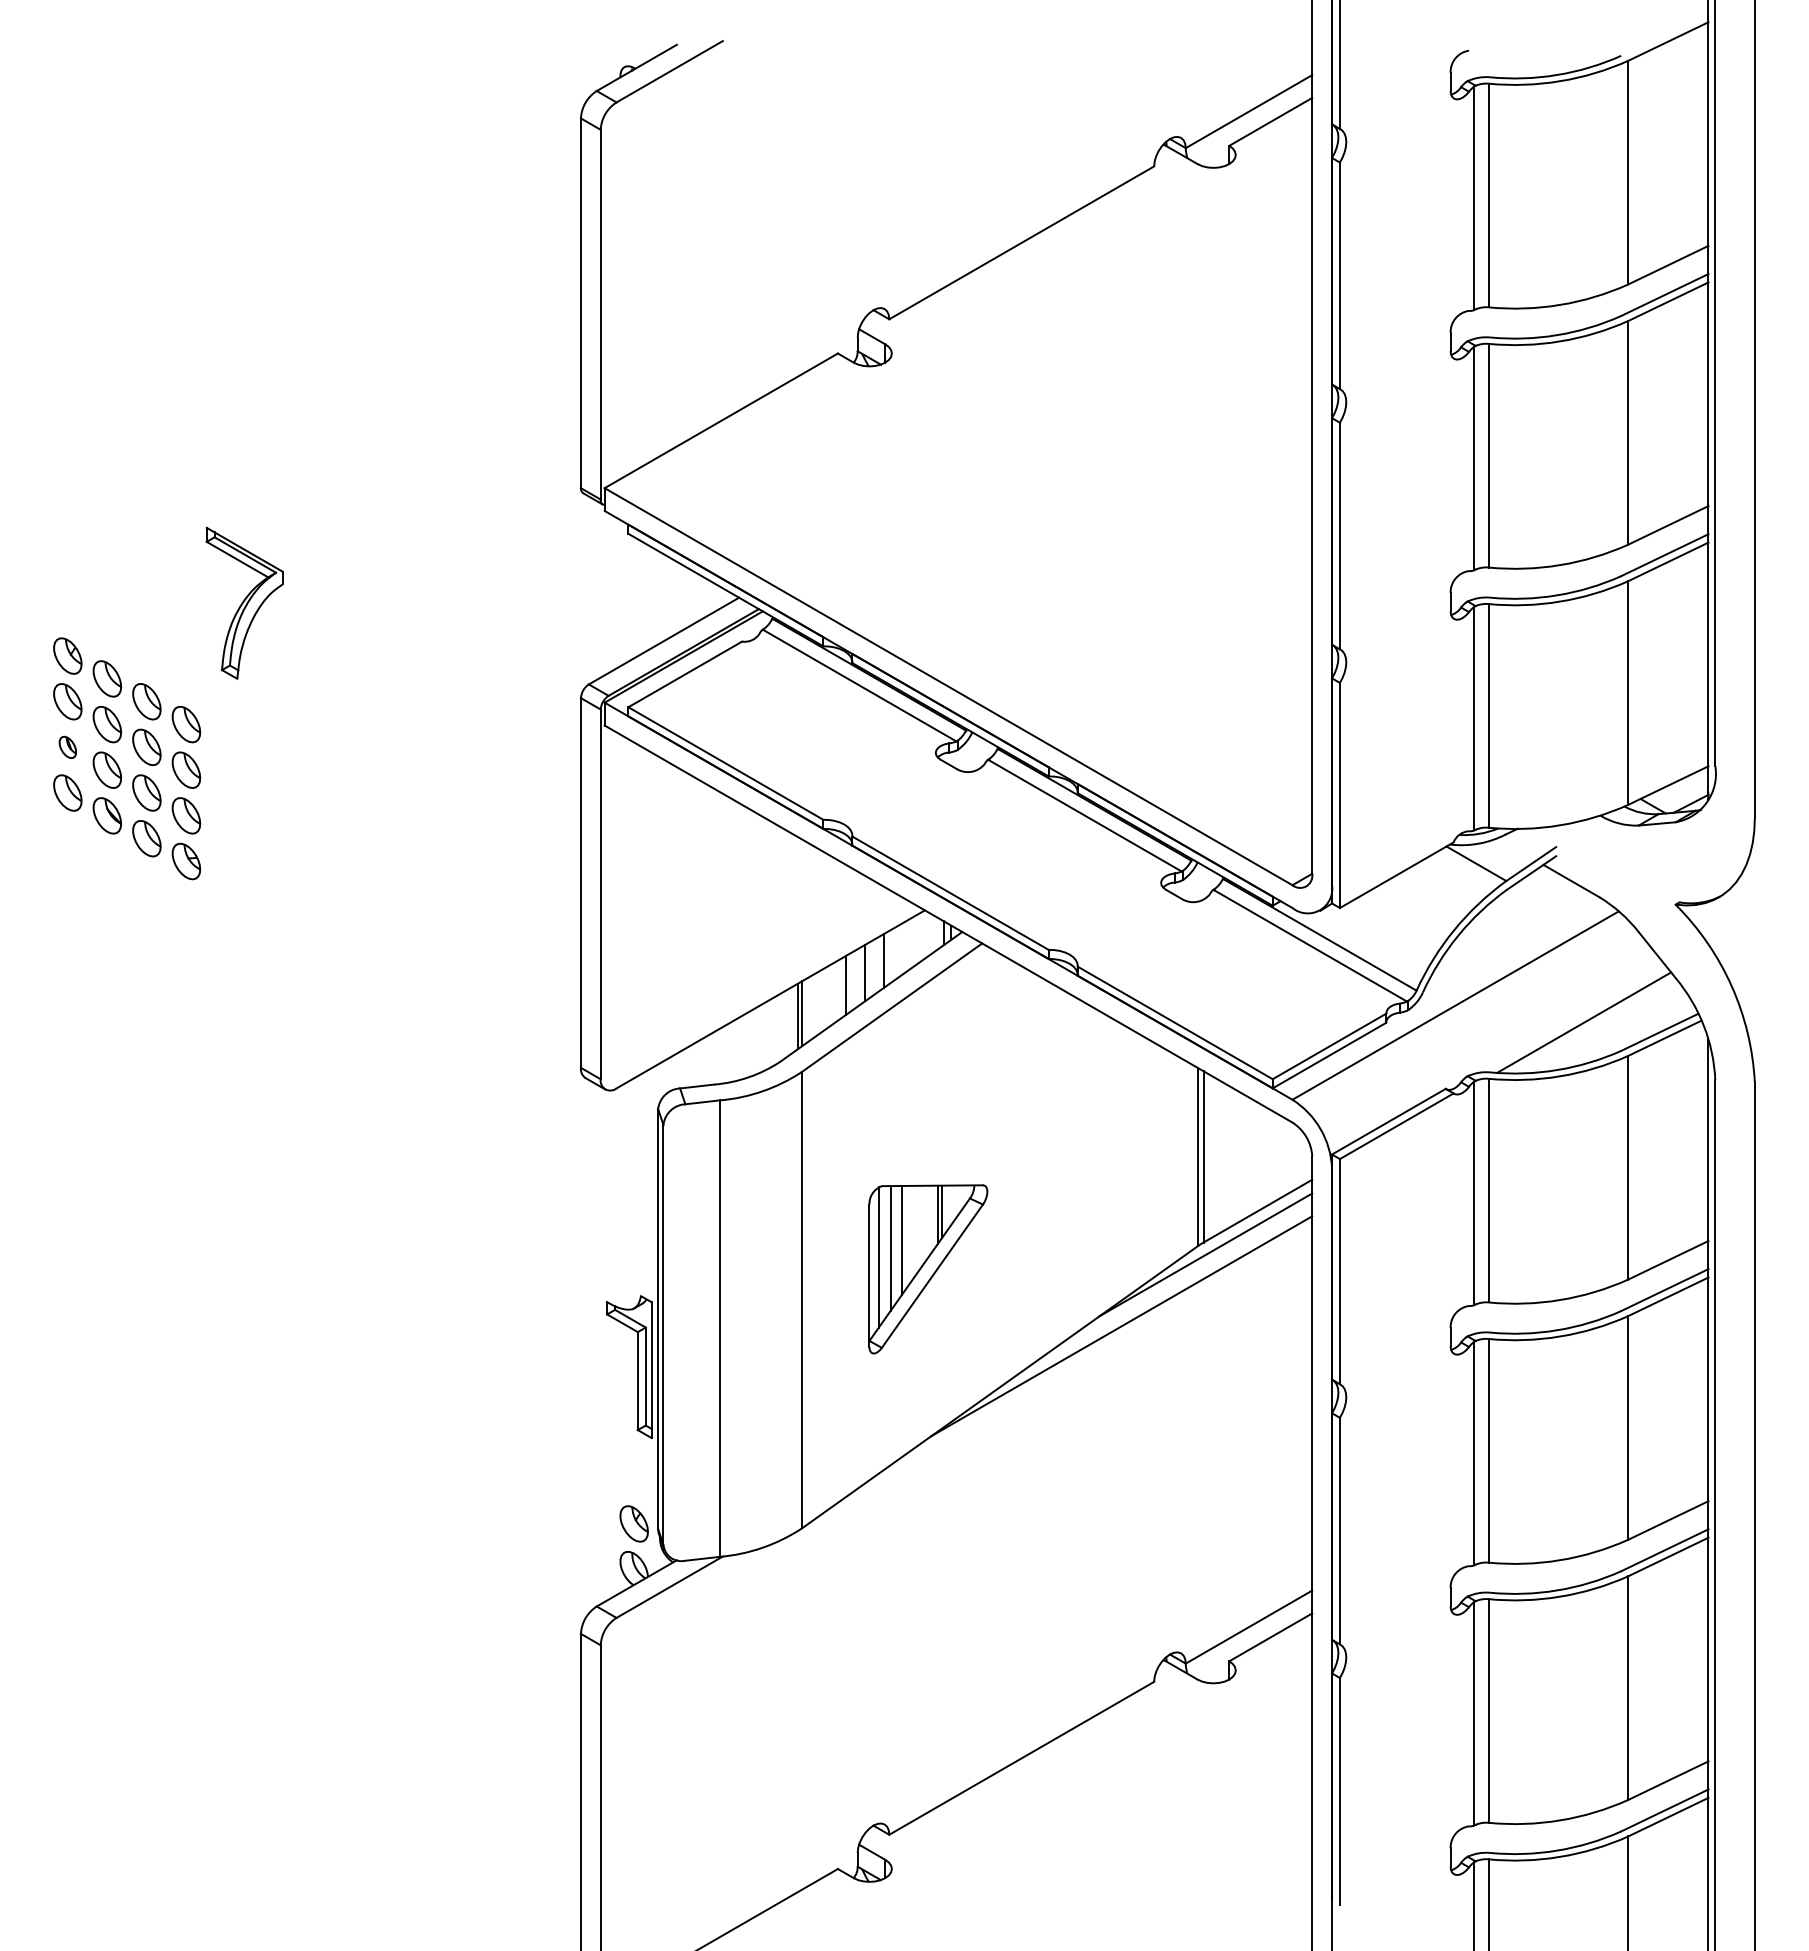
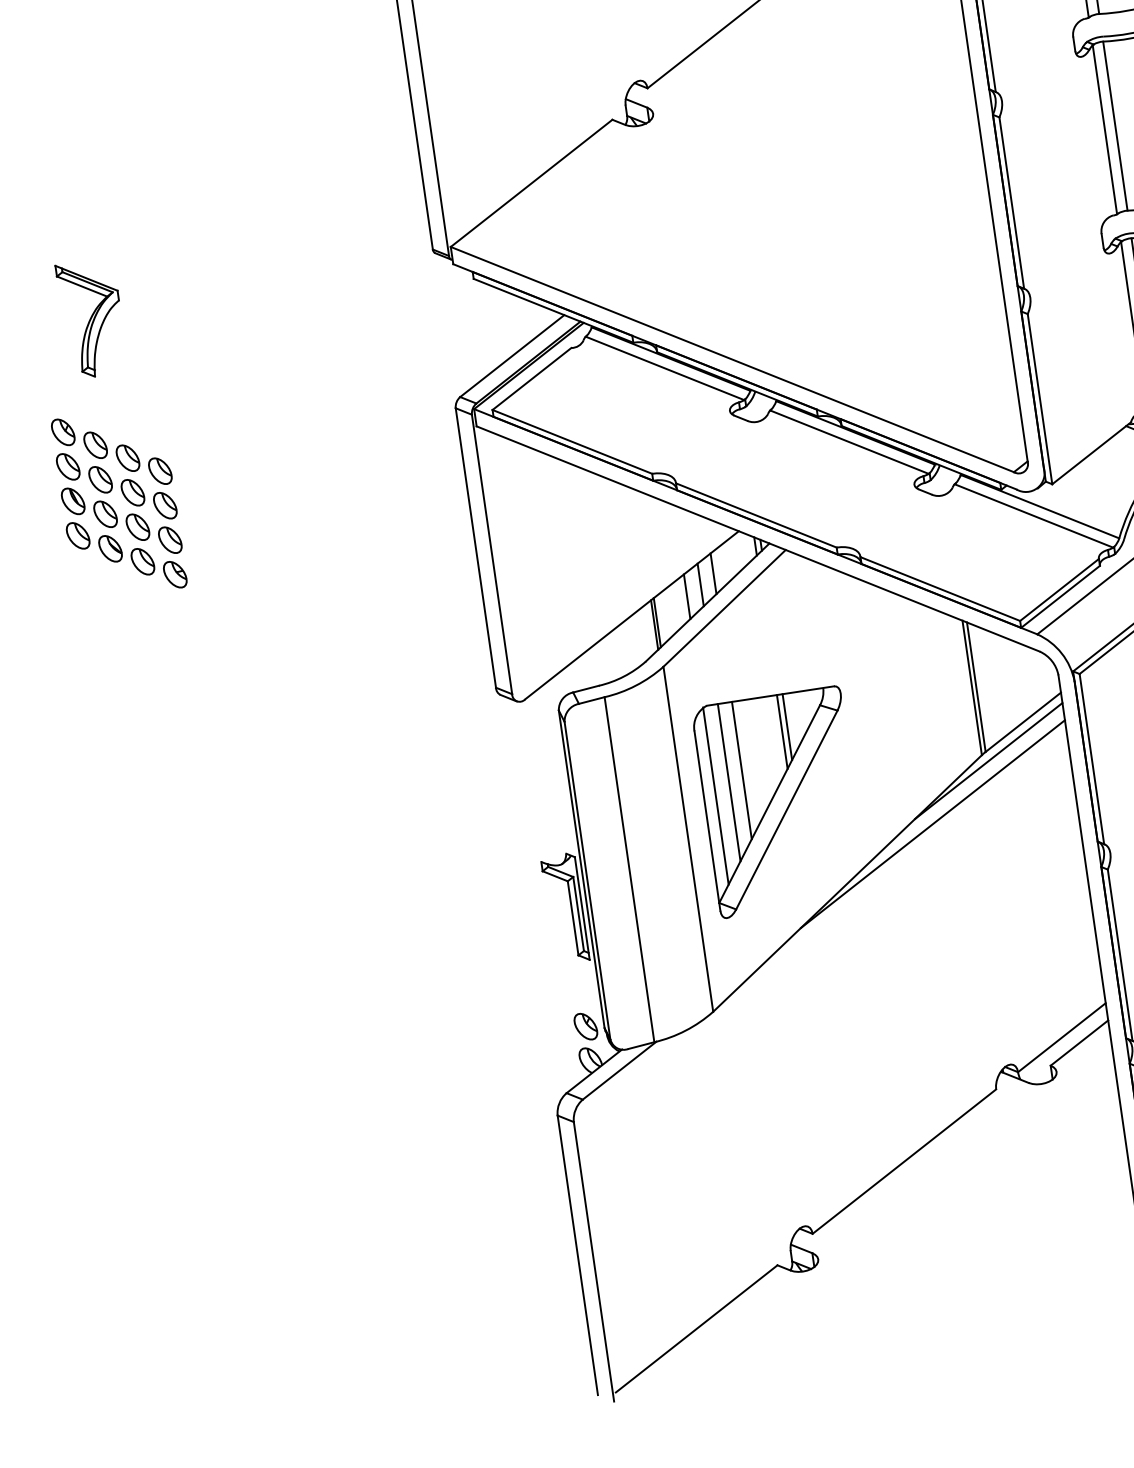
part: (244, 602) -> (92, 318), moved
part: (67, 747) -> (72, 501), size x1.67
part: (928, 1269) -> (780, 802), size x1.67

